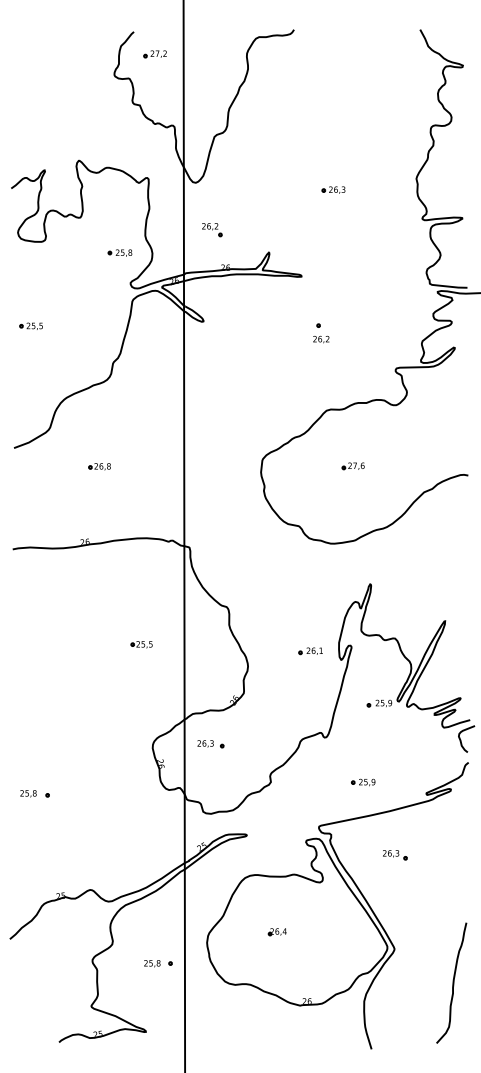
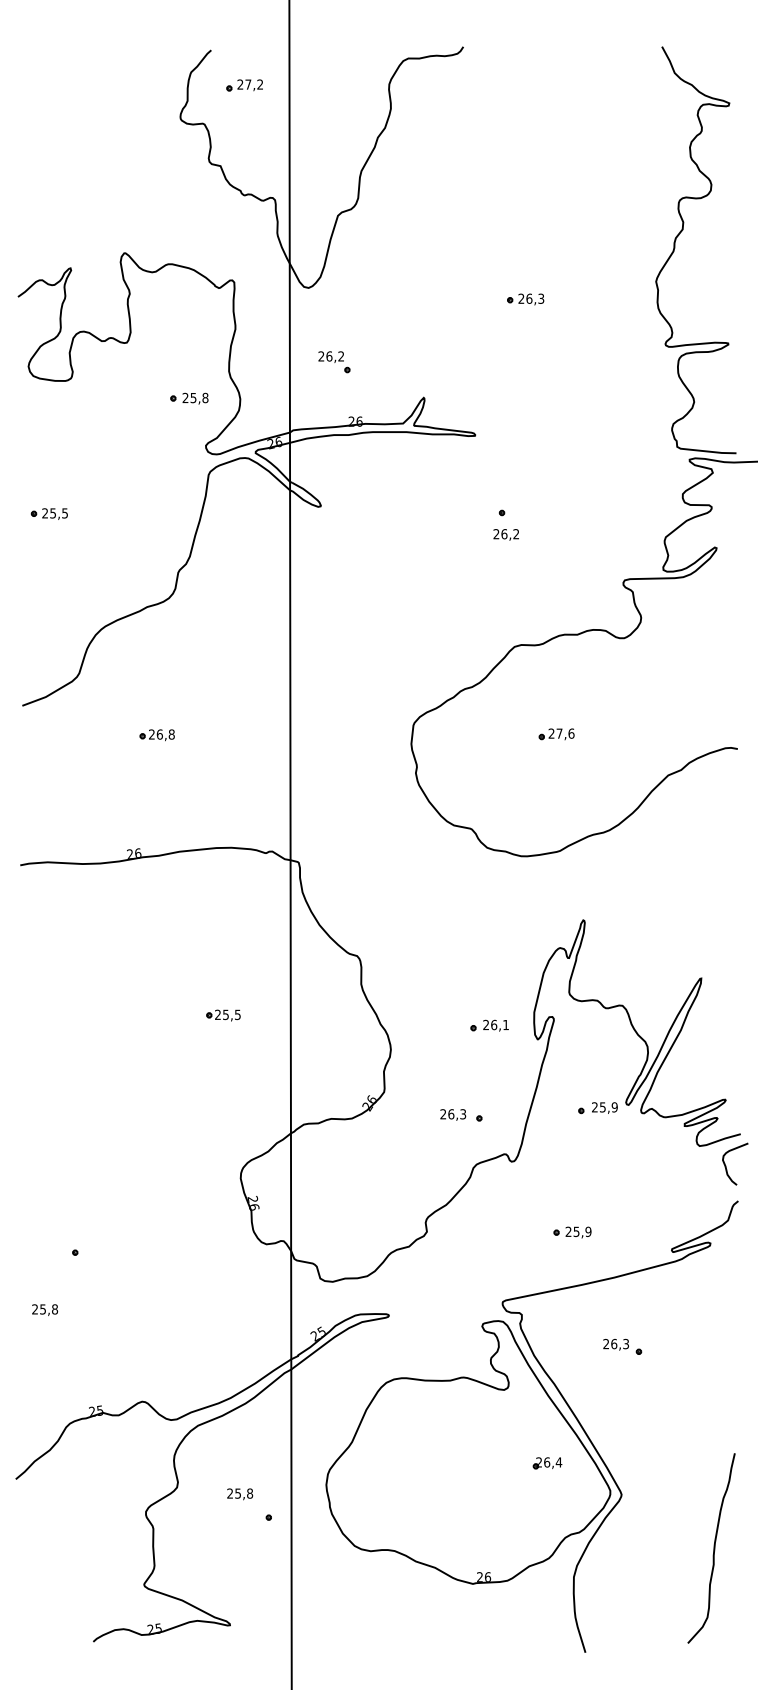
part: (210, 744) -> (460, 1115), moved
text: (28, 793) -> (45, 1309), moved
part: (276, 932) -> (545, 1463), moved
text: (152, 963) -> (240, 1493), moved

